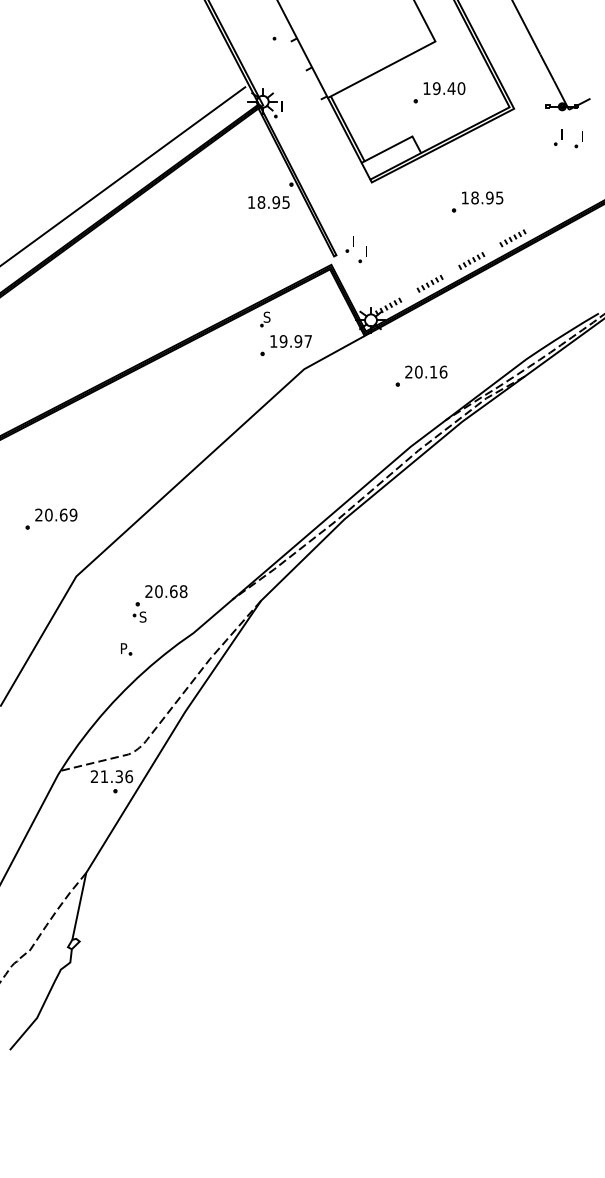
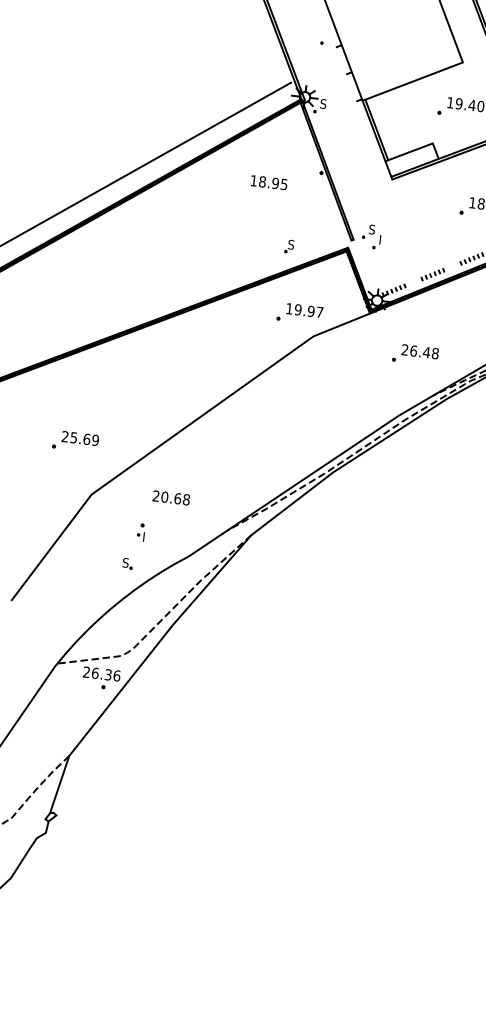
text: (284, 106) -> (323, 103), I -> S
text: (268, 202) -> (268, 182), moved
text: (355, 241) -> (371, 229), I -> S
part: (265, 319) -> (289, 246), moved
text: (431, 371) -> (424, 351), 20.16 -> 26.48
text: (48, 514) -> (73, 437), 20.69 -> 25.69
text: (166, 591) -> (171, 497), moved
text: (142, 616) -> (145, 536), S -> I
text: (123, 648) -> (125, 562), P -> S
text: (104, 776) -> (95, 673), 21.36 -> 26.36

